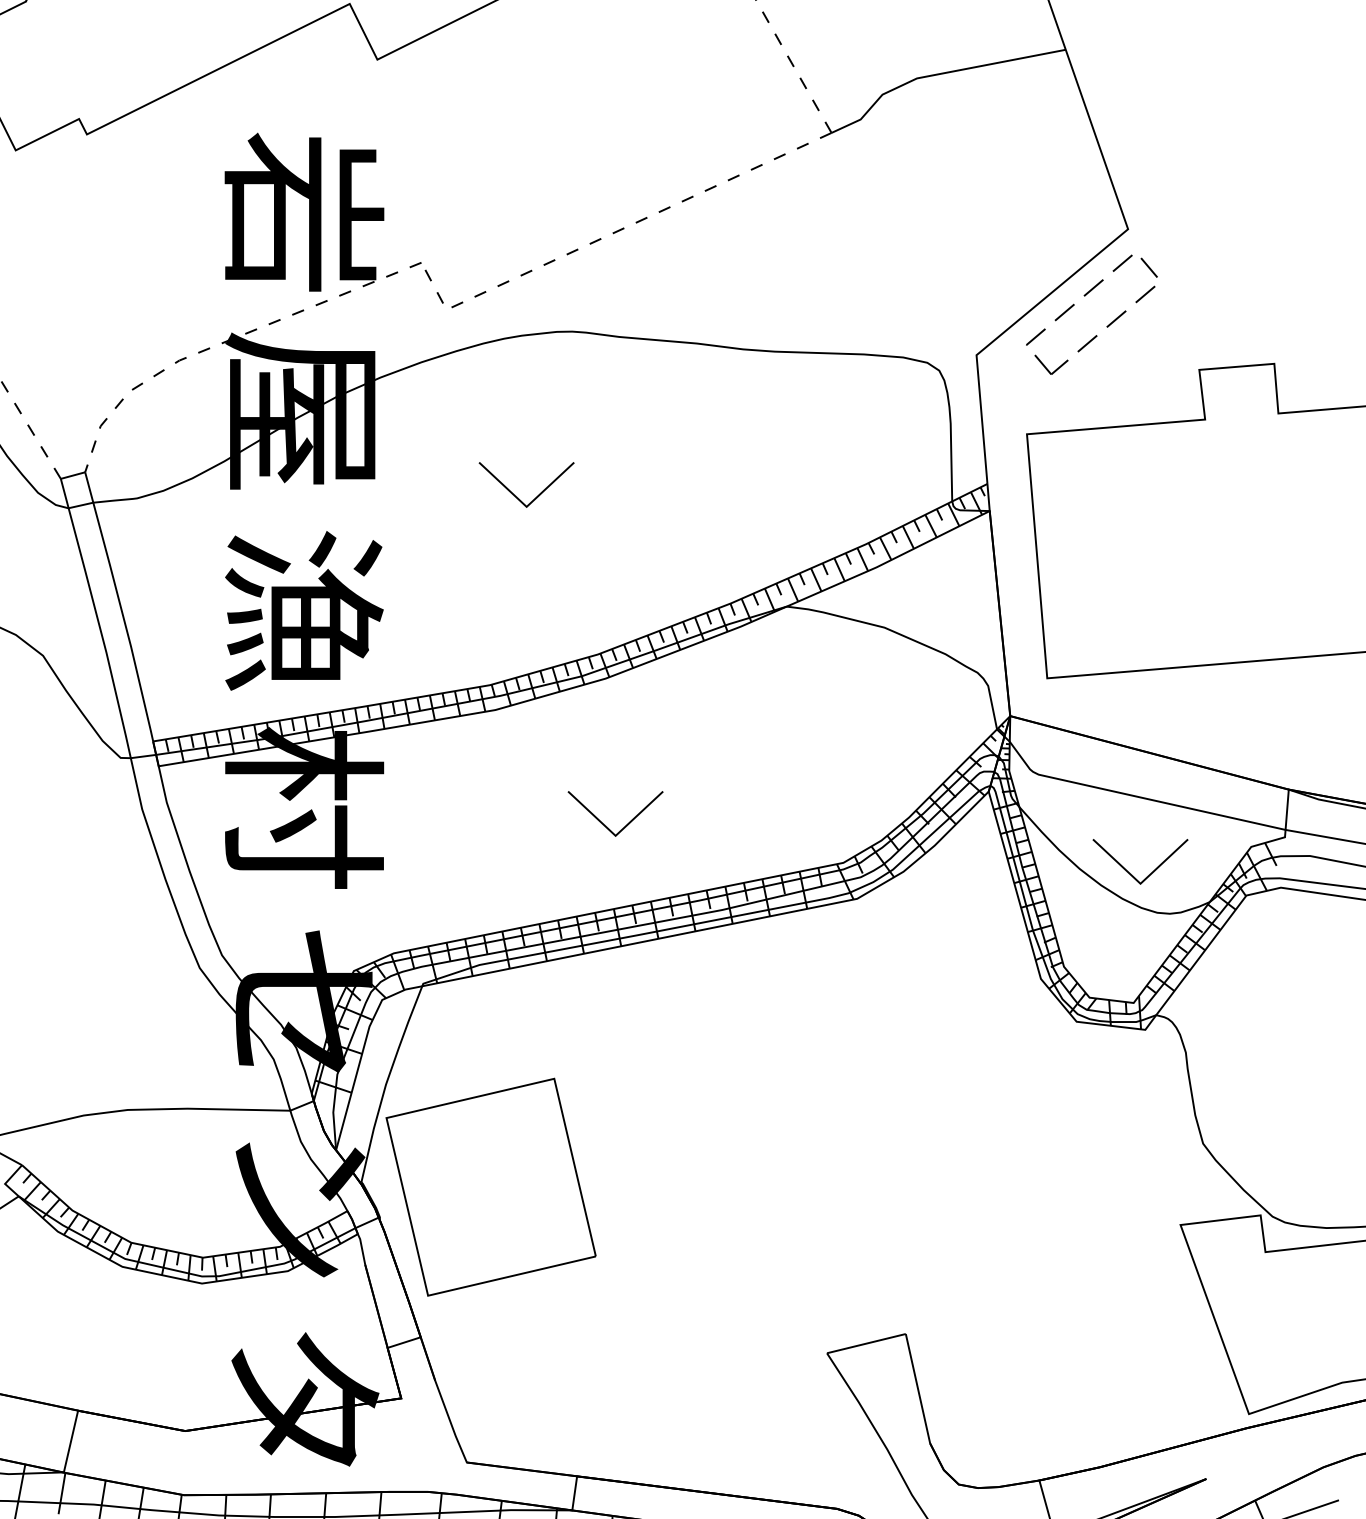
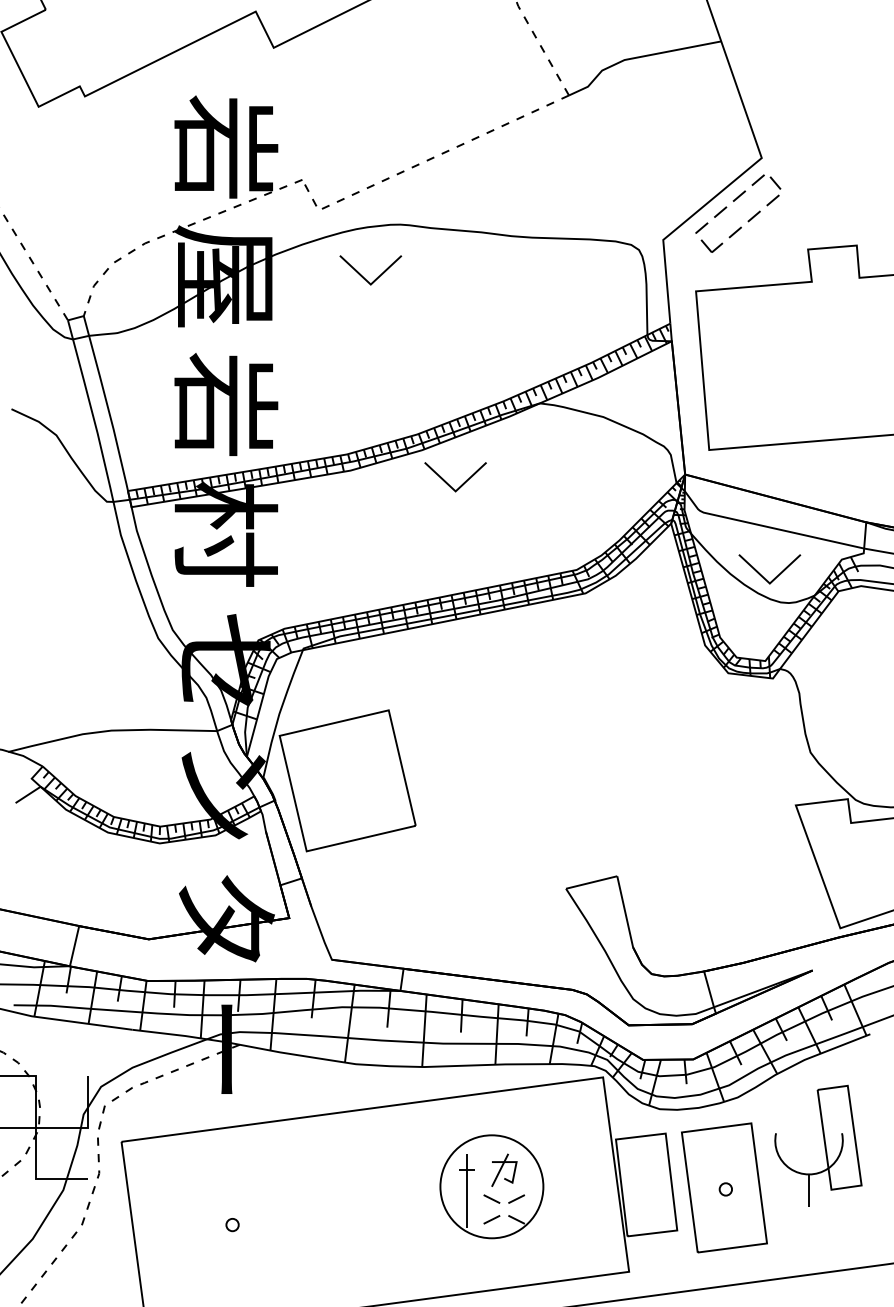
part: (515, 494) -> (363, 276), moved
text: (304, 609) -> (226, 405), 漁 -> 岩
part: (604, 823) -> (448, 483), moved

